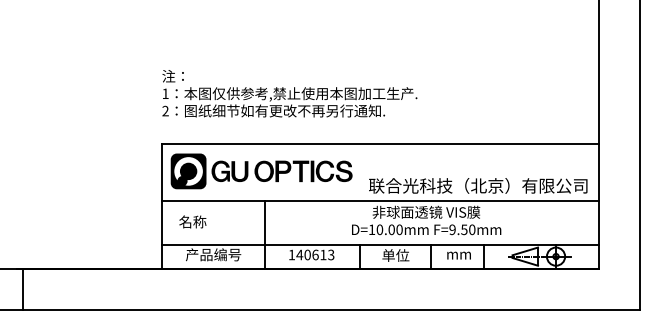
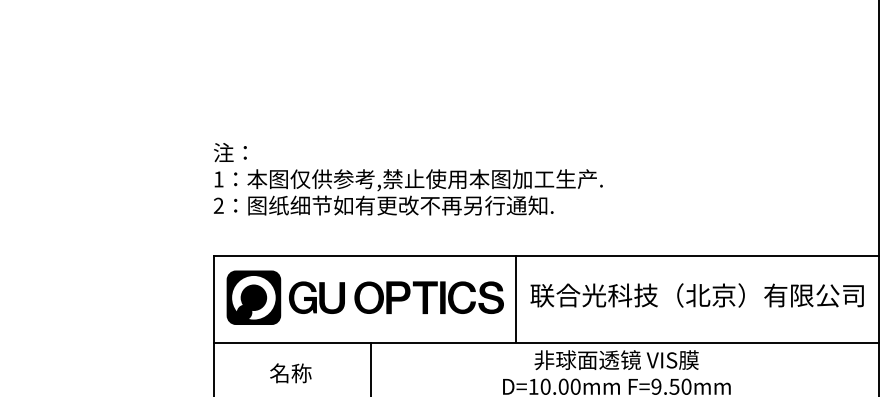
line: (360, 172) -> (516, 299), added
text: (478, 185) -> (697, 294), moved
text: (192, 221) -> (290, 372), moved

